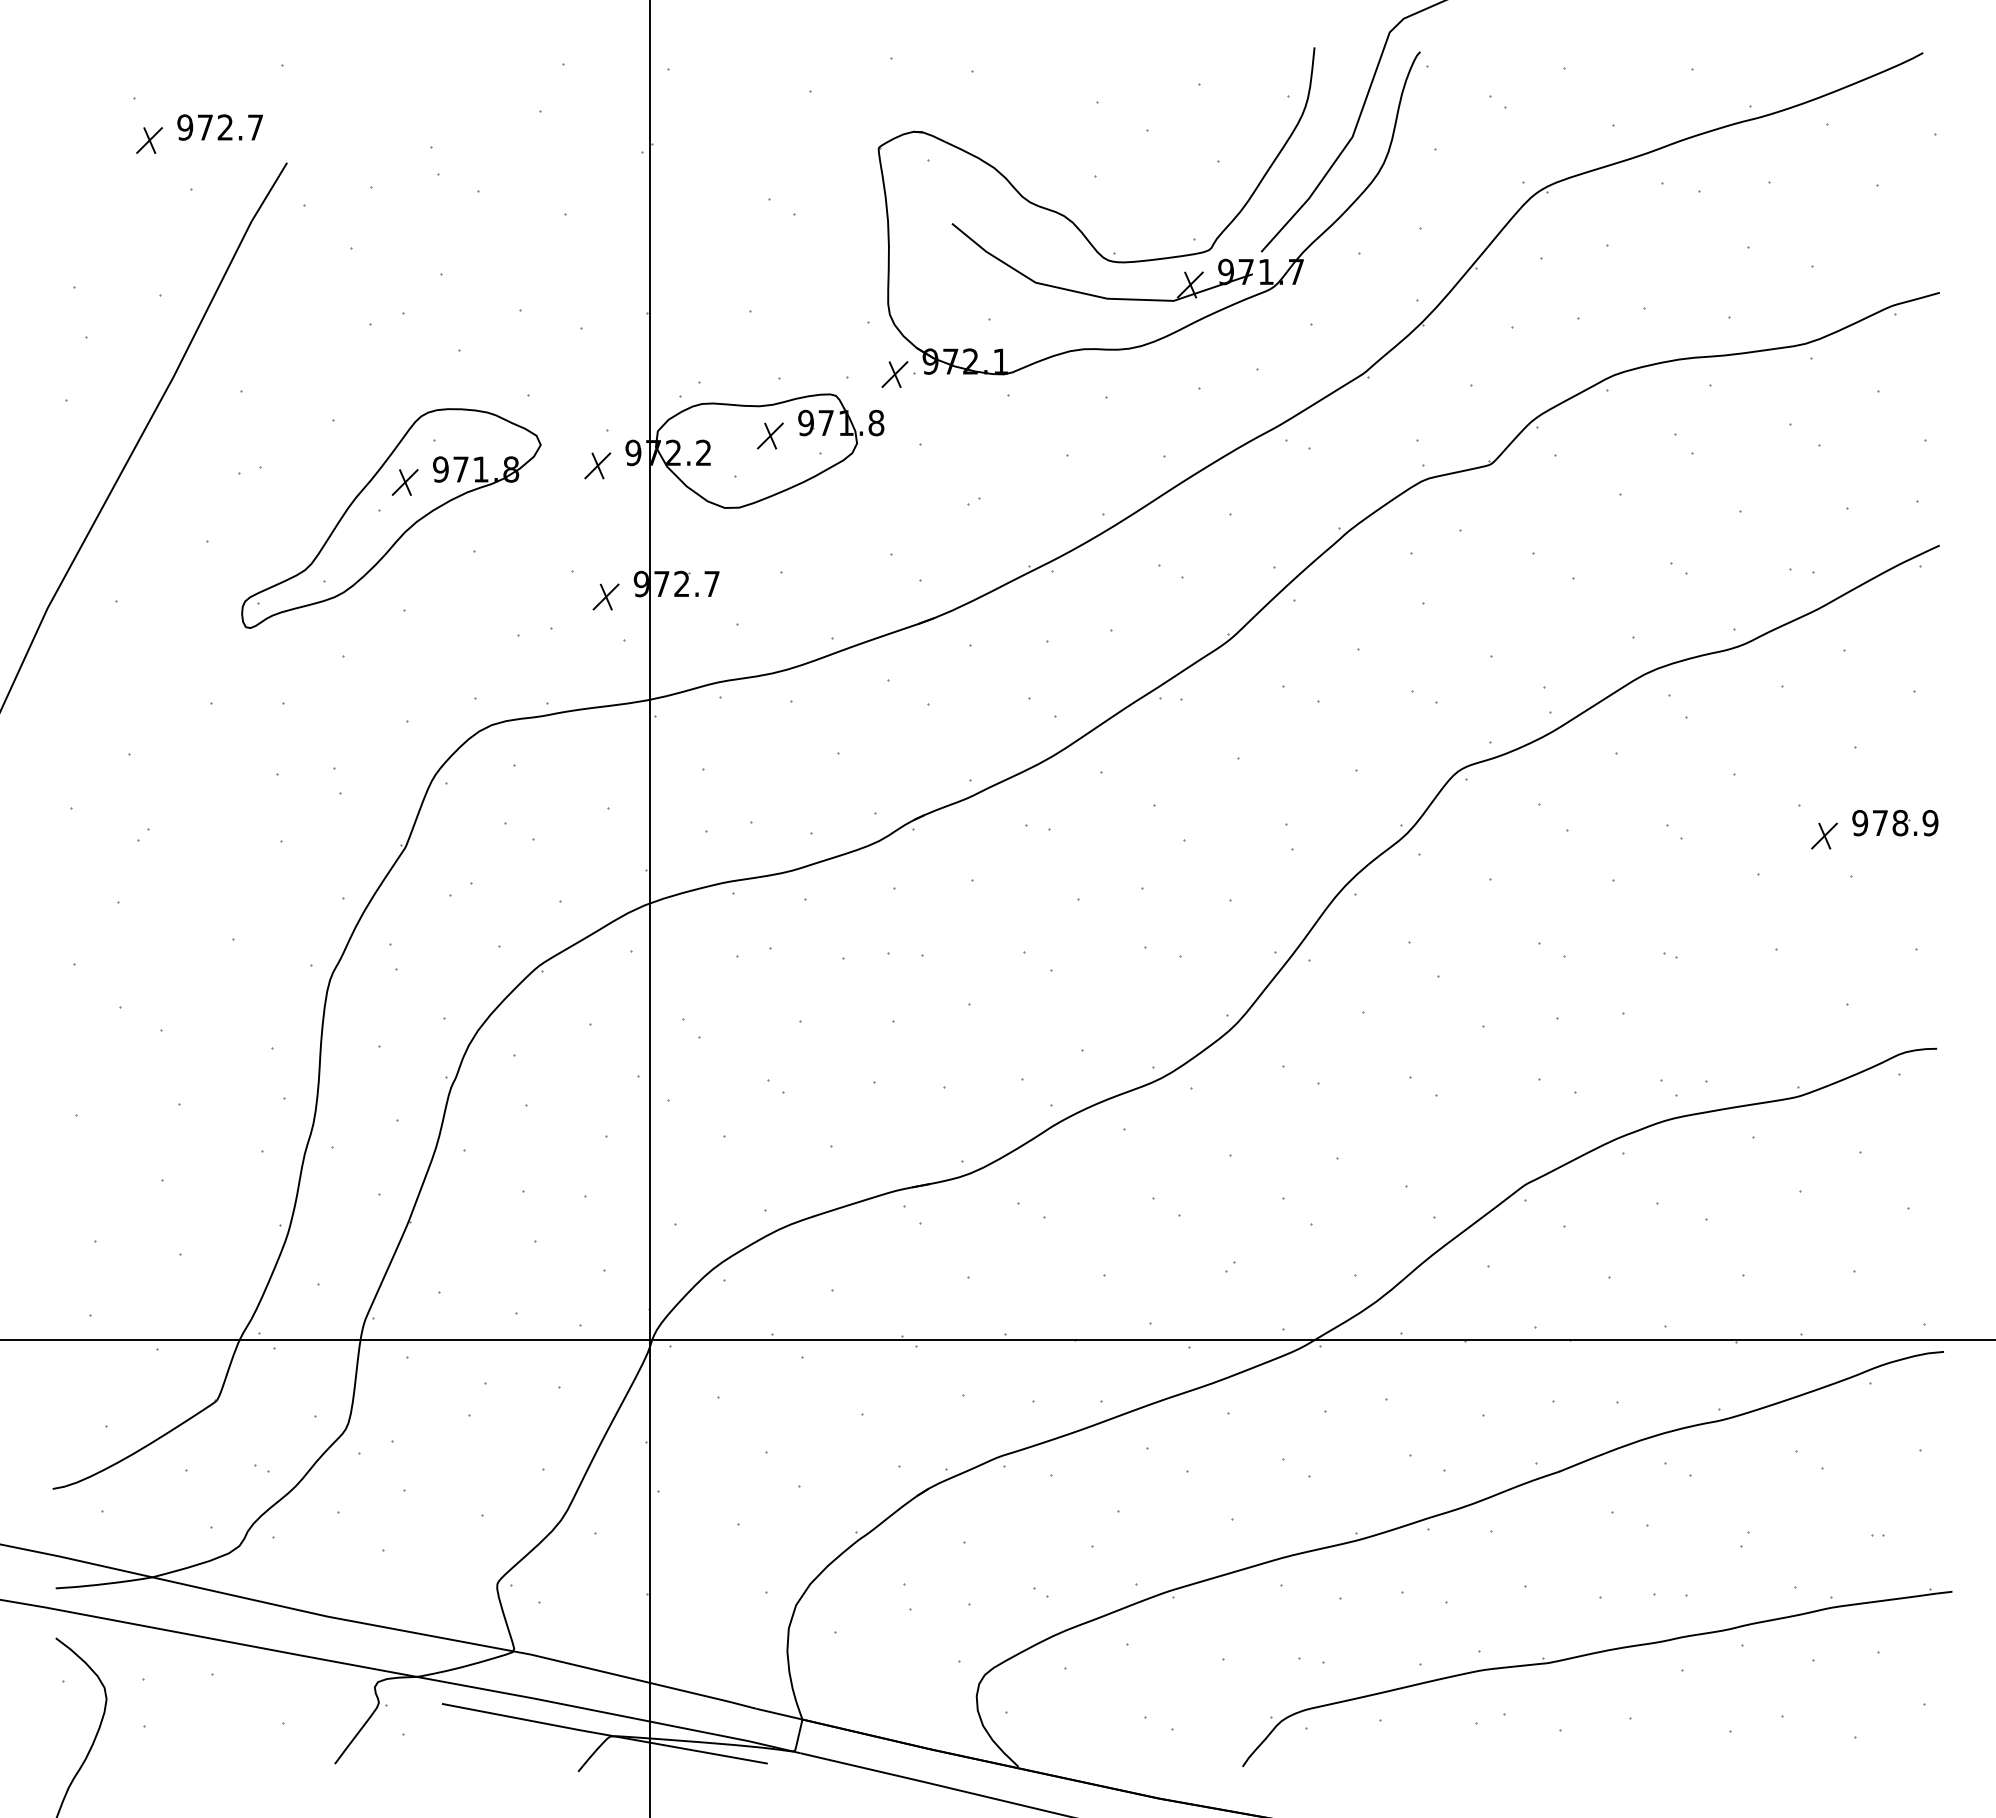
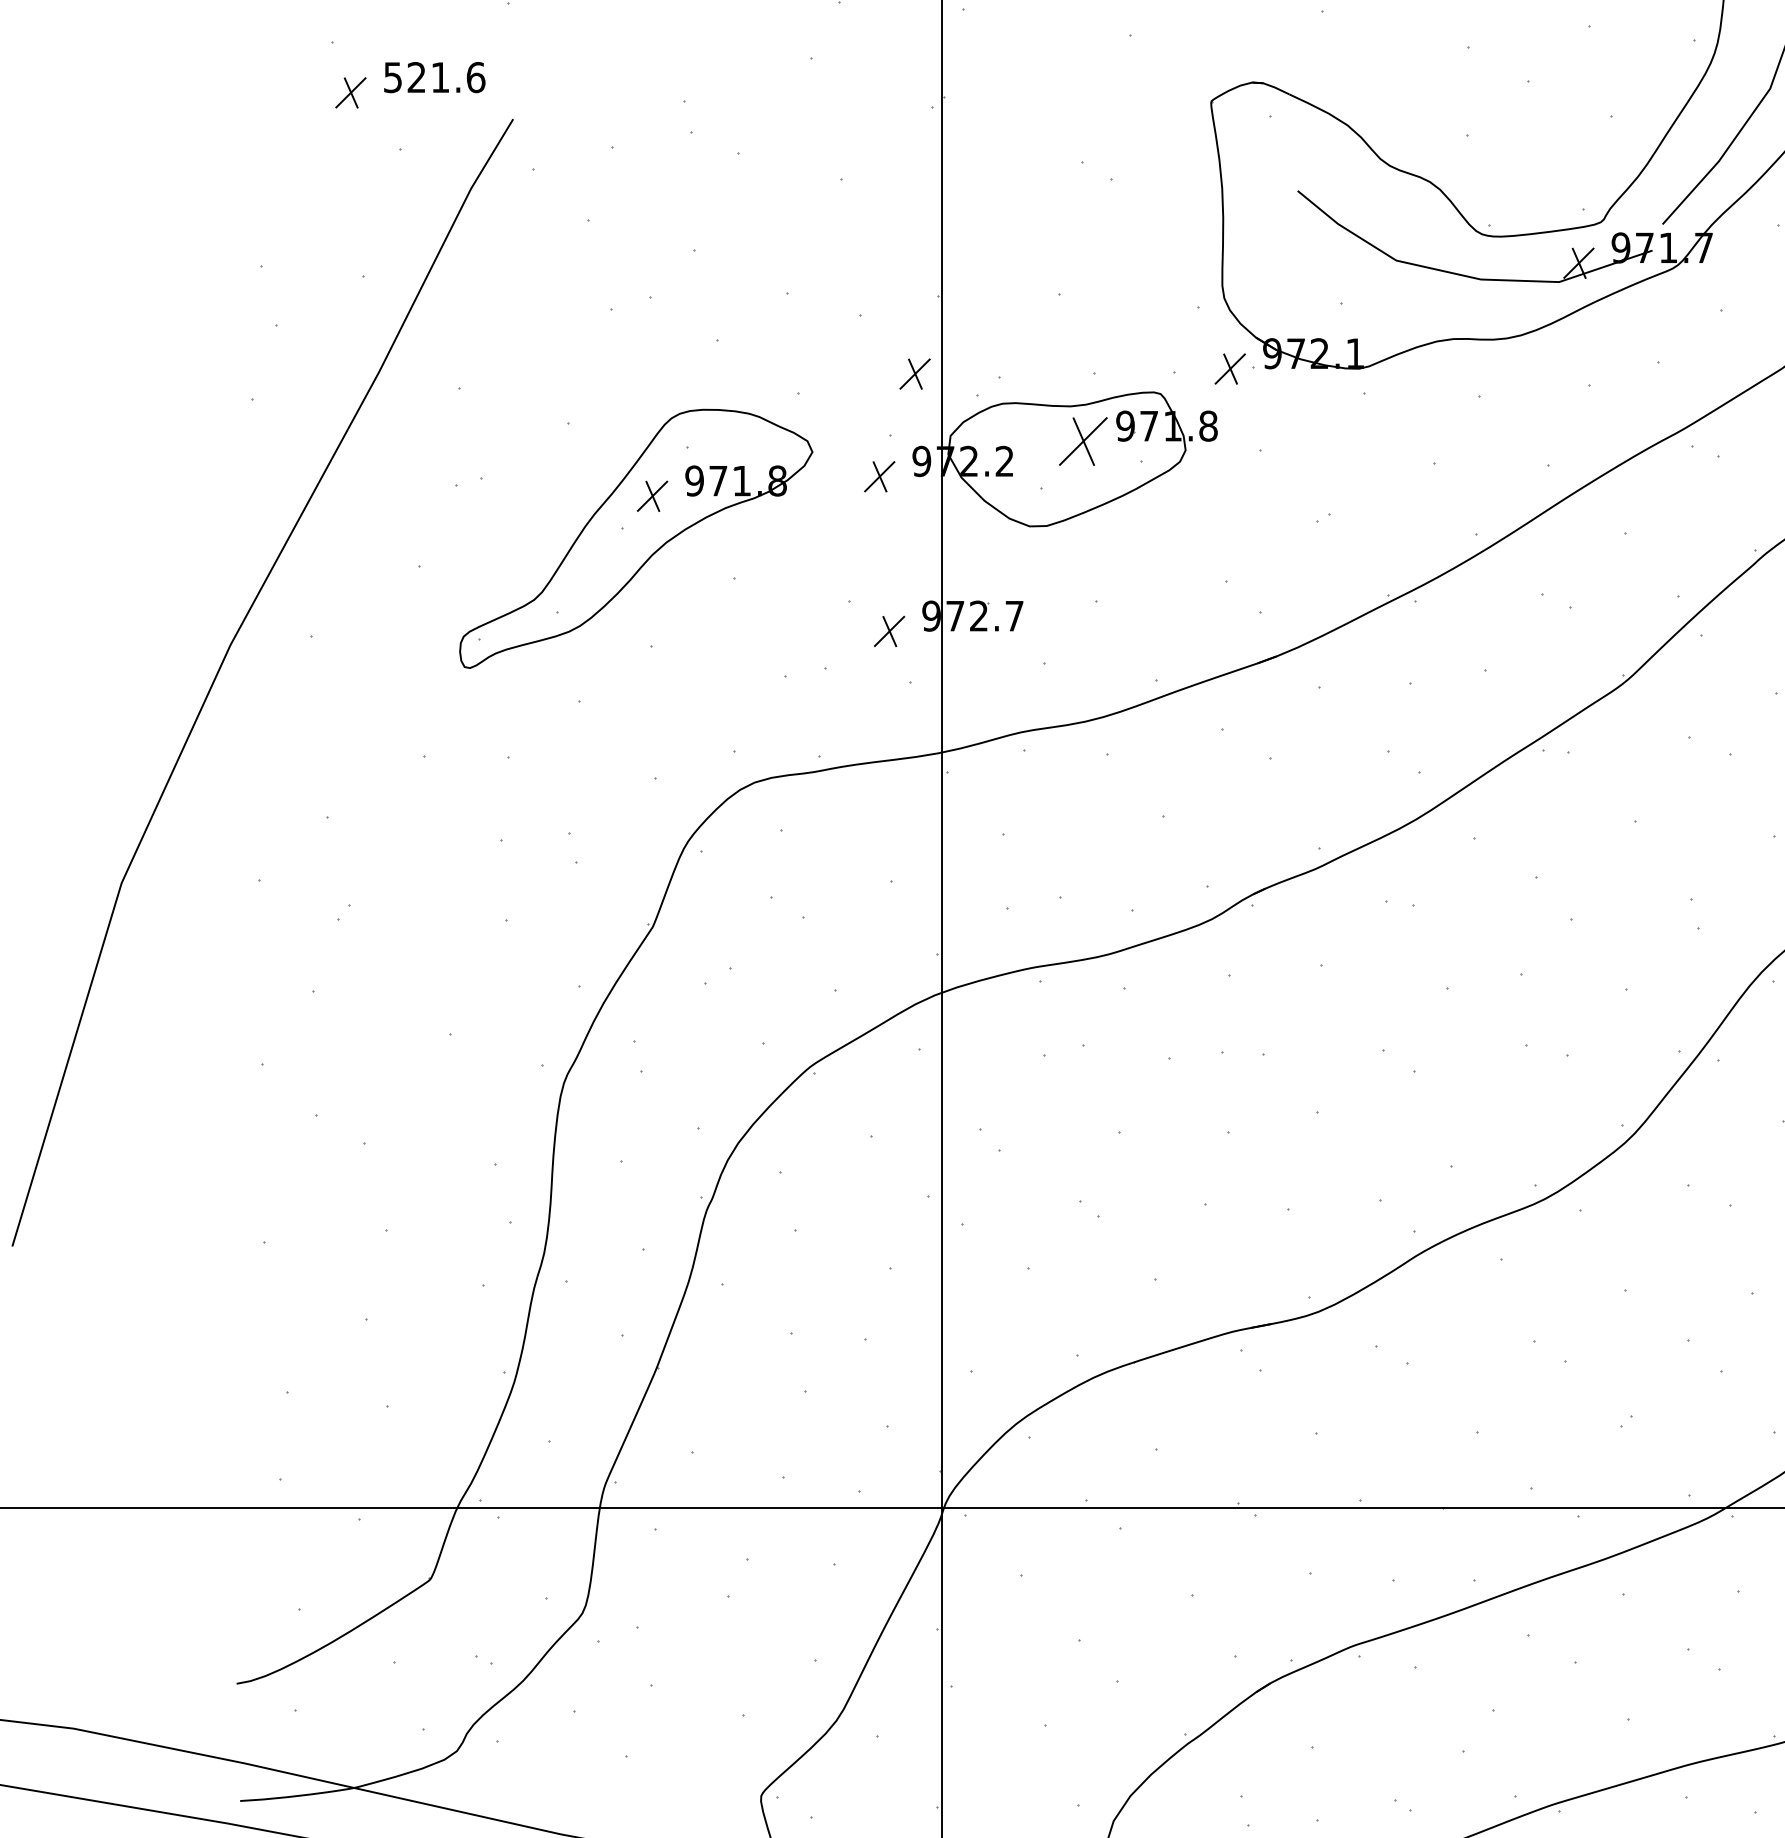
text: (220, 127) -> (434, 77), 972.7 -> 521.6
part: (627, 378) -> (914, 373), added
part: (770, 435) -> (1083, 440), size x1.6

